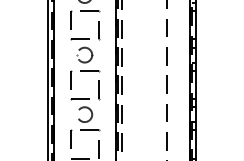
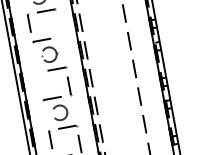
line: (99, 30) -> (59, 28), removed
line: (71, 79) -> (40, 80), removed

